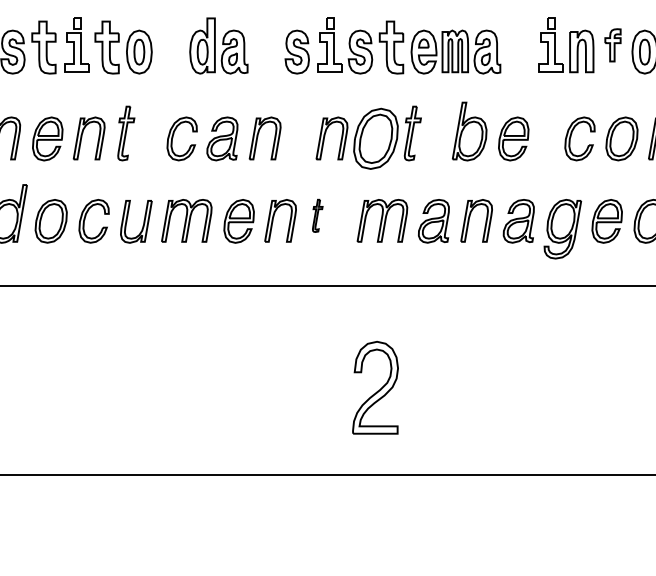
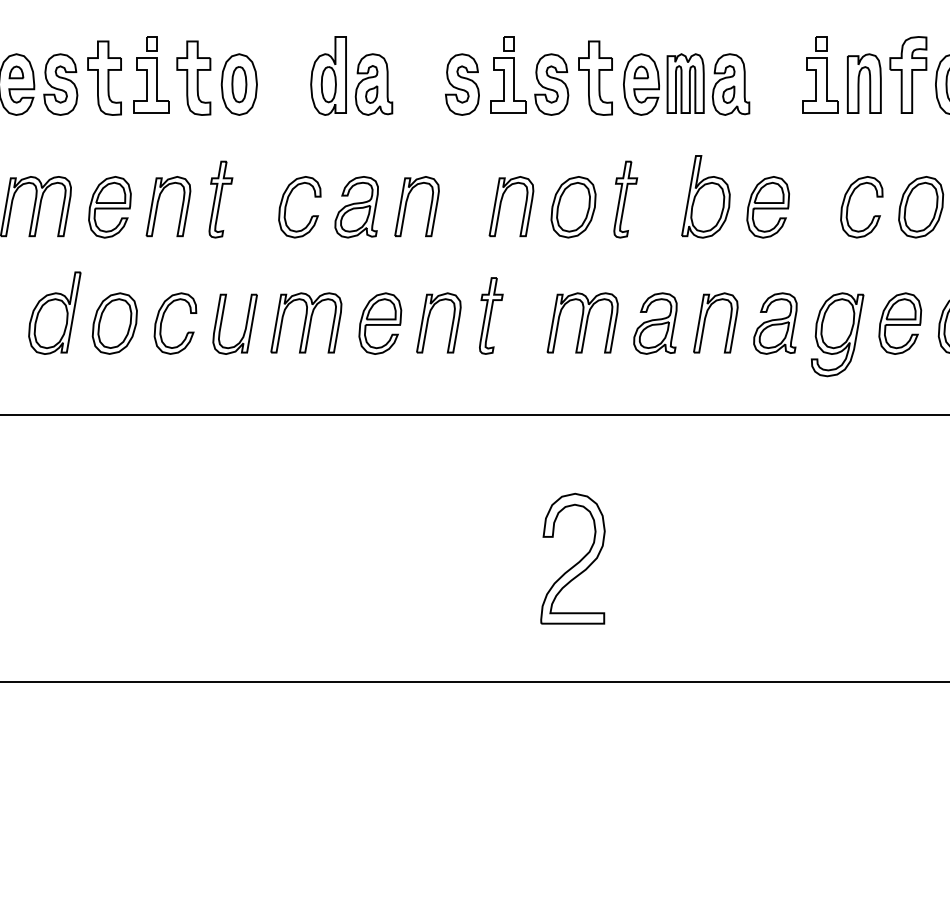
part: (613, 44) -> (908, 74), size x1.67
part: (375, 139) -> (573, 207), size x0.71
part: (317, 215) -> (491, 315), size x1.67

